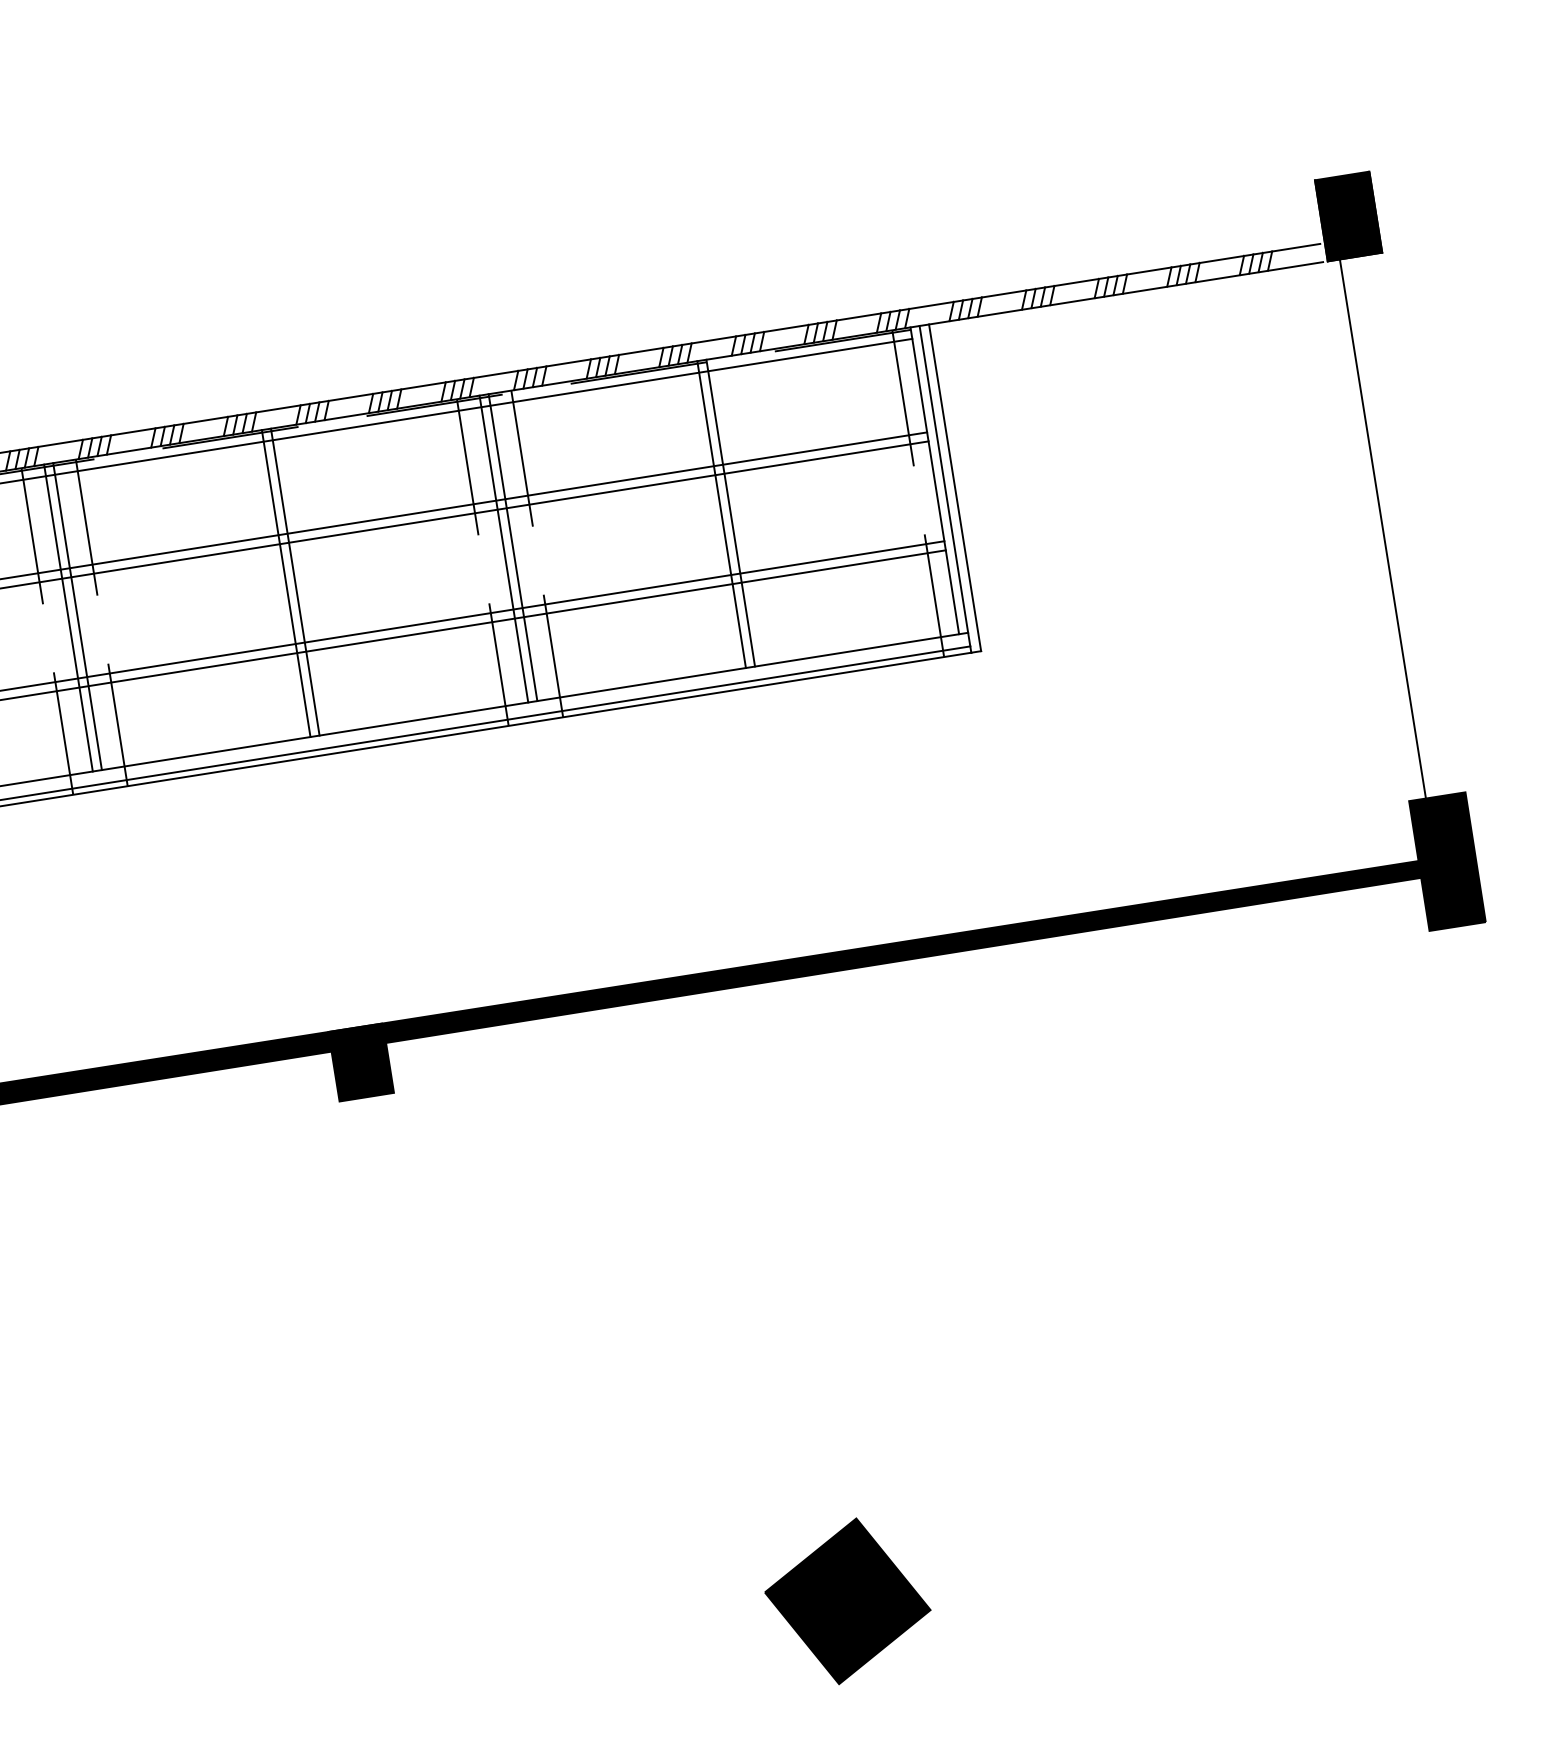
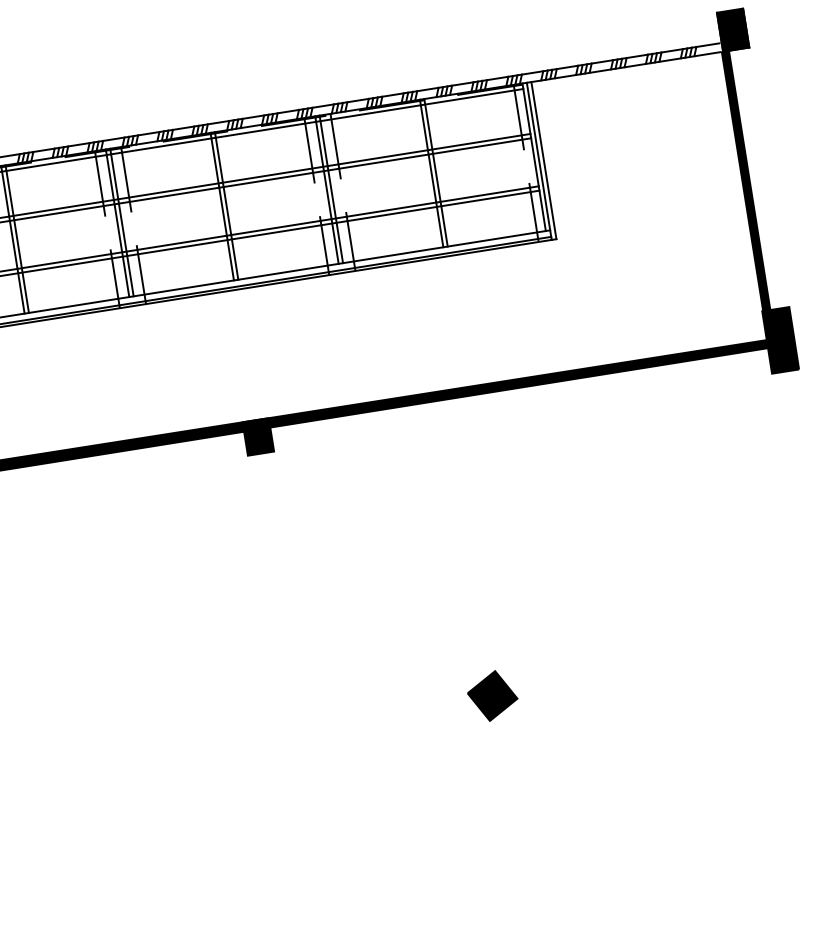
fill: (1374, 529) -> (745, 180), added
part: (848, 1600) -> (492, 695), size x0.62

